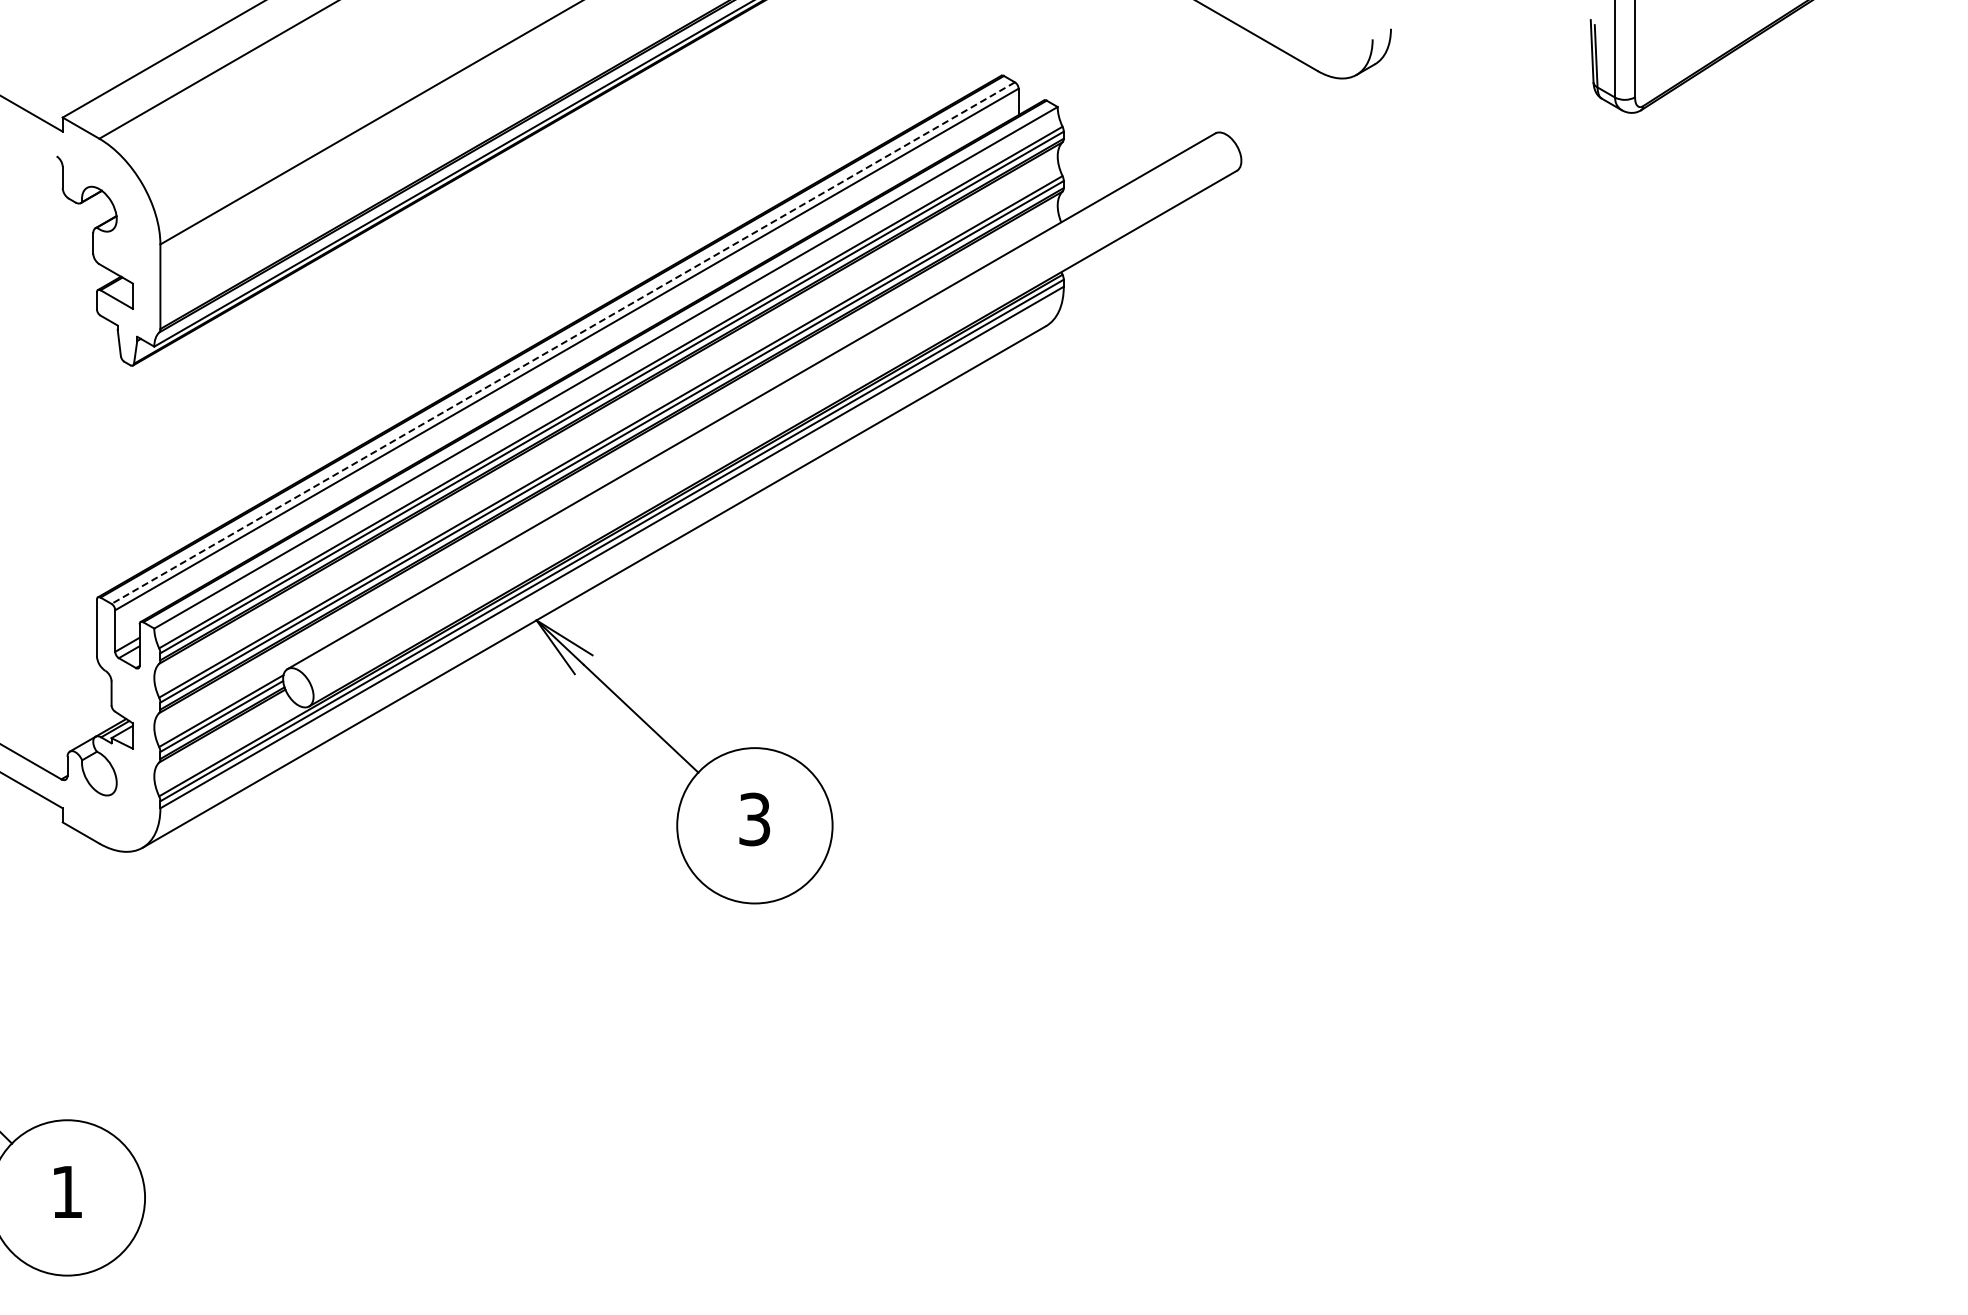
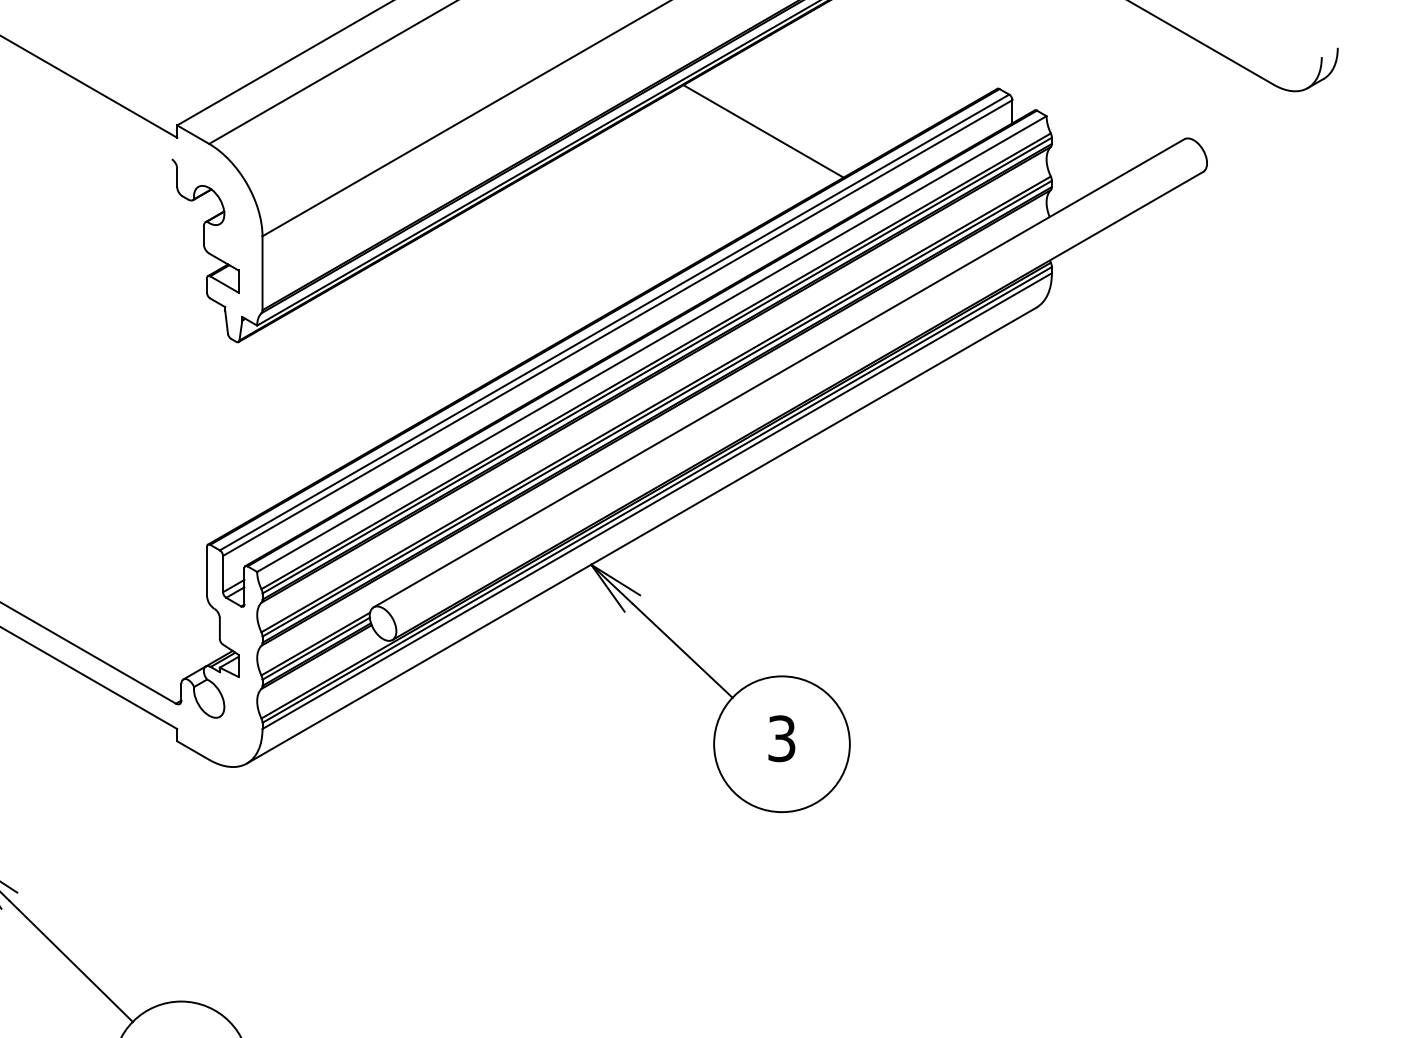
line: (733, 124) -> (763, 131), added
line: (563, 343) -> (614, 322), dashed -> solid

